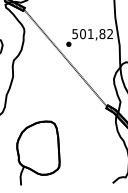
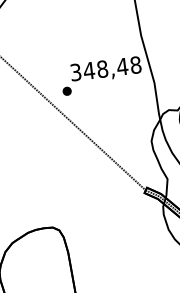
text: (92, 34) -> (105, 69), 501,82 -> 348,48

